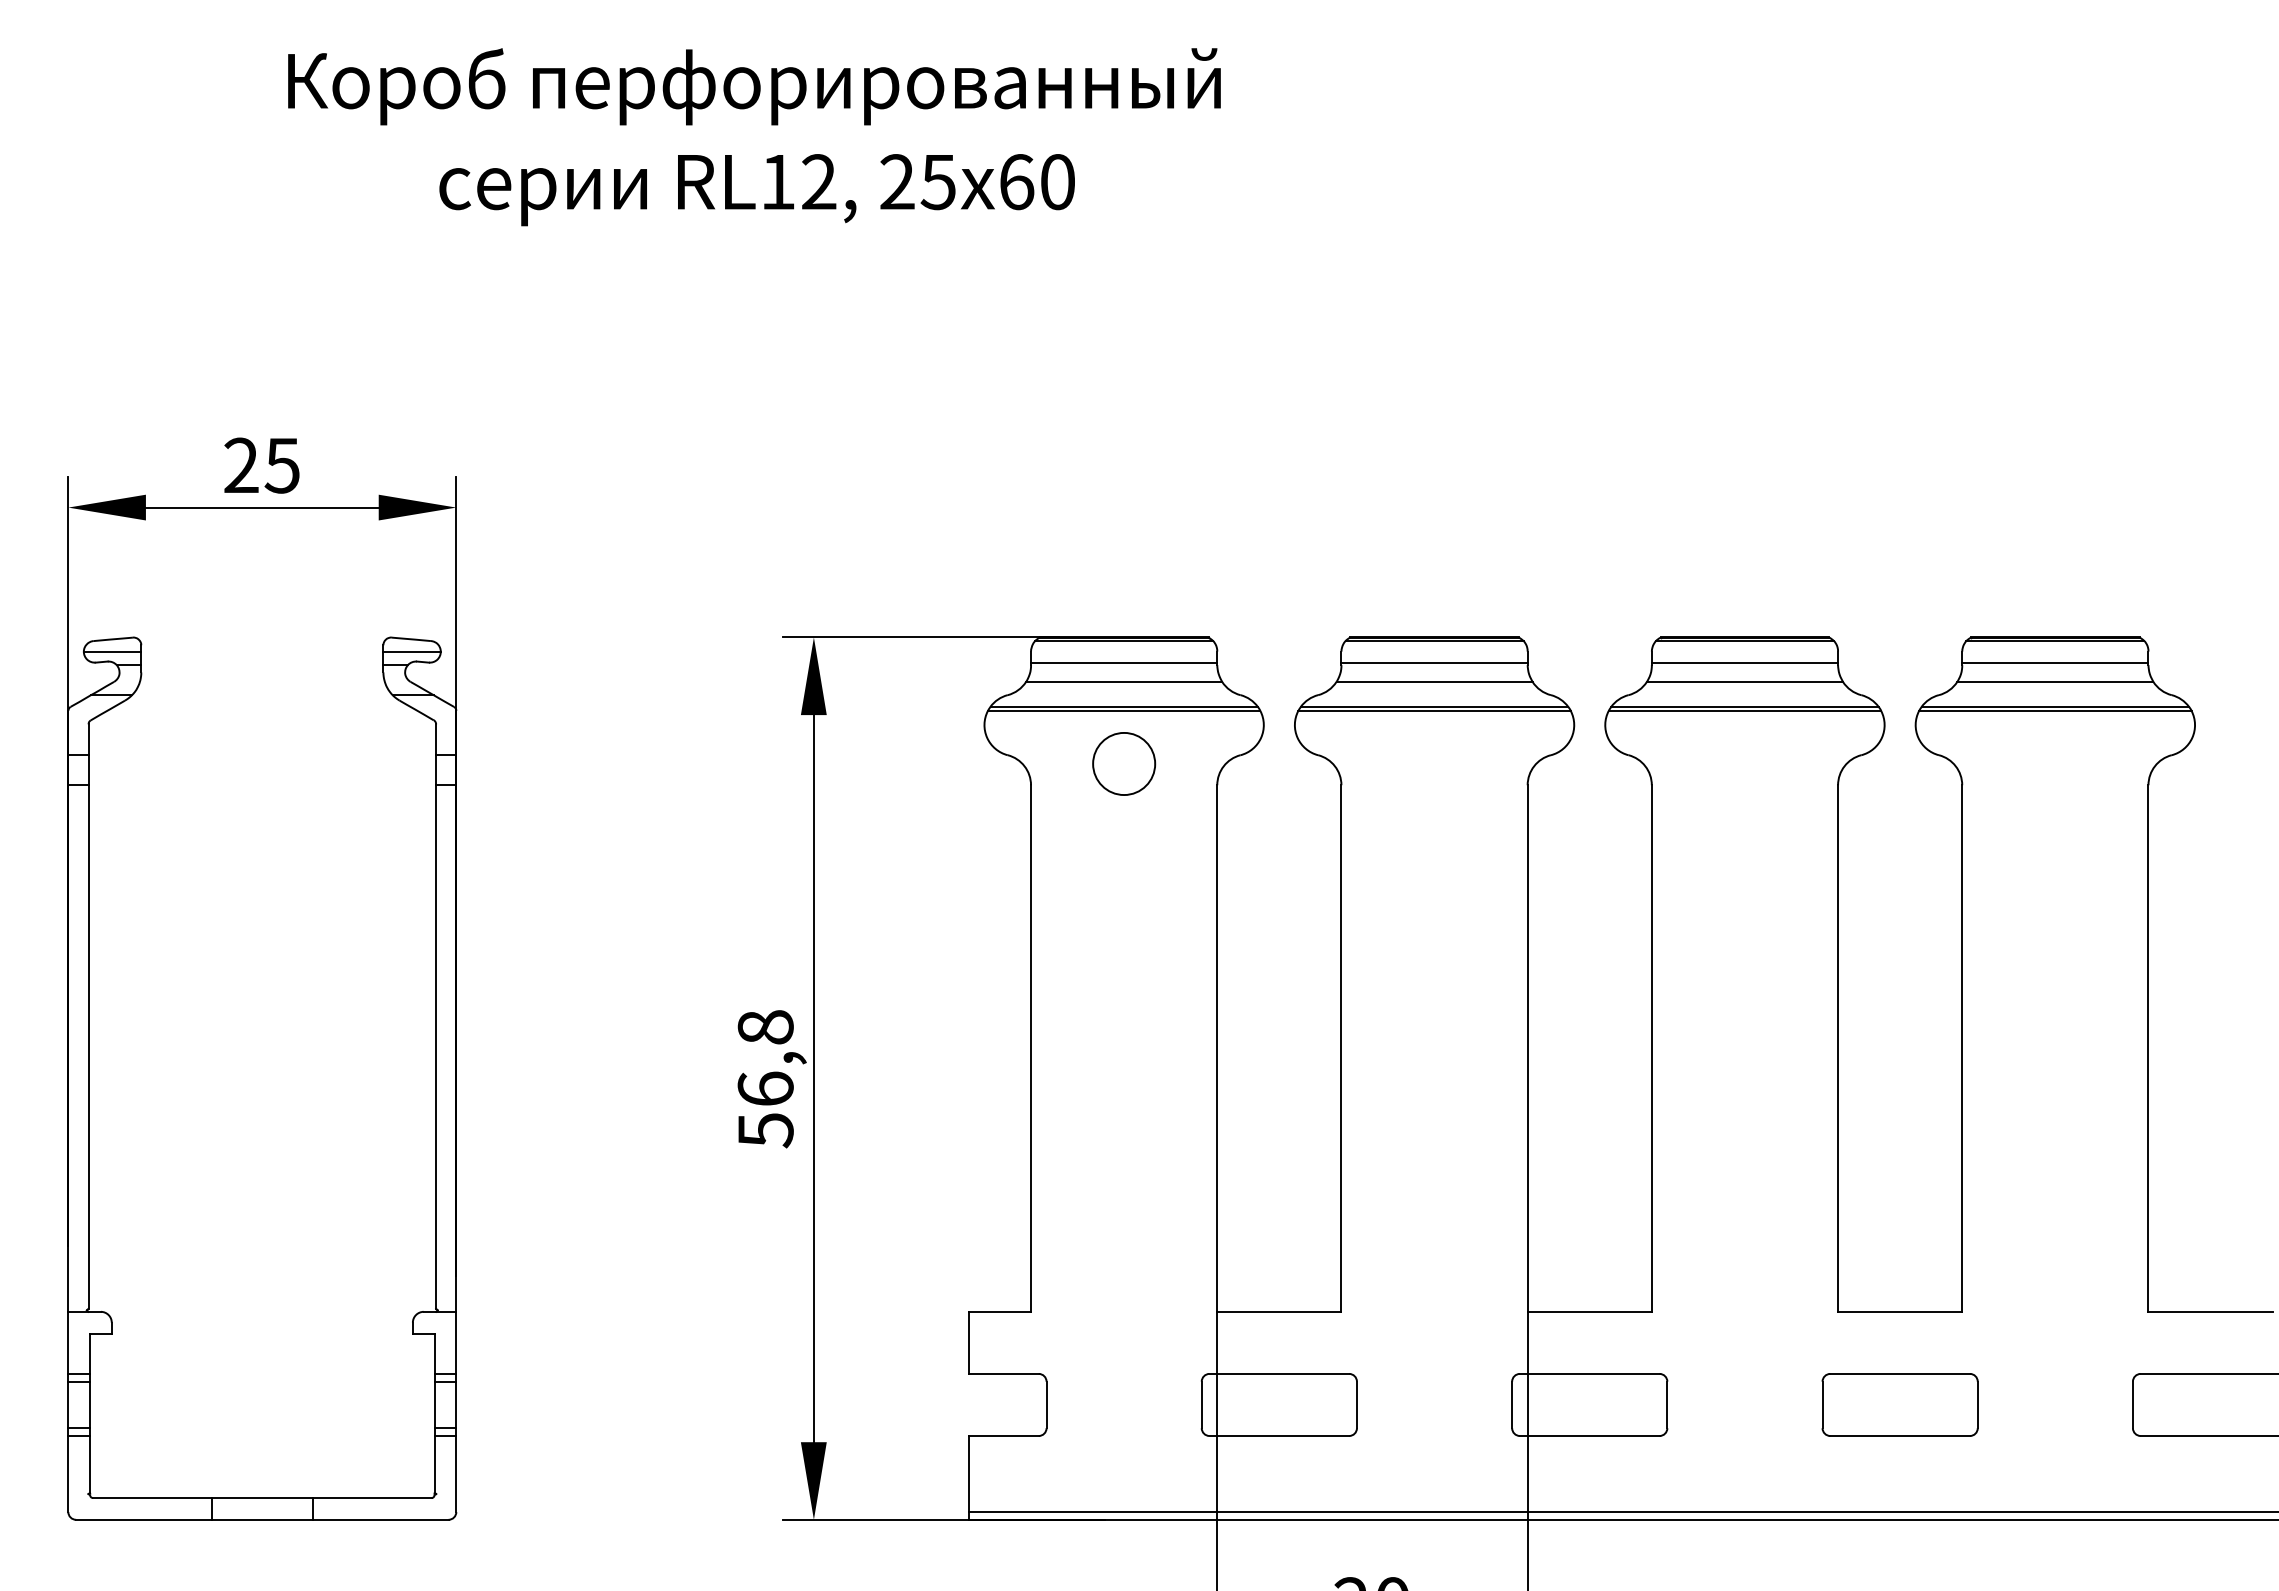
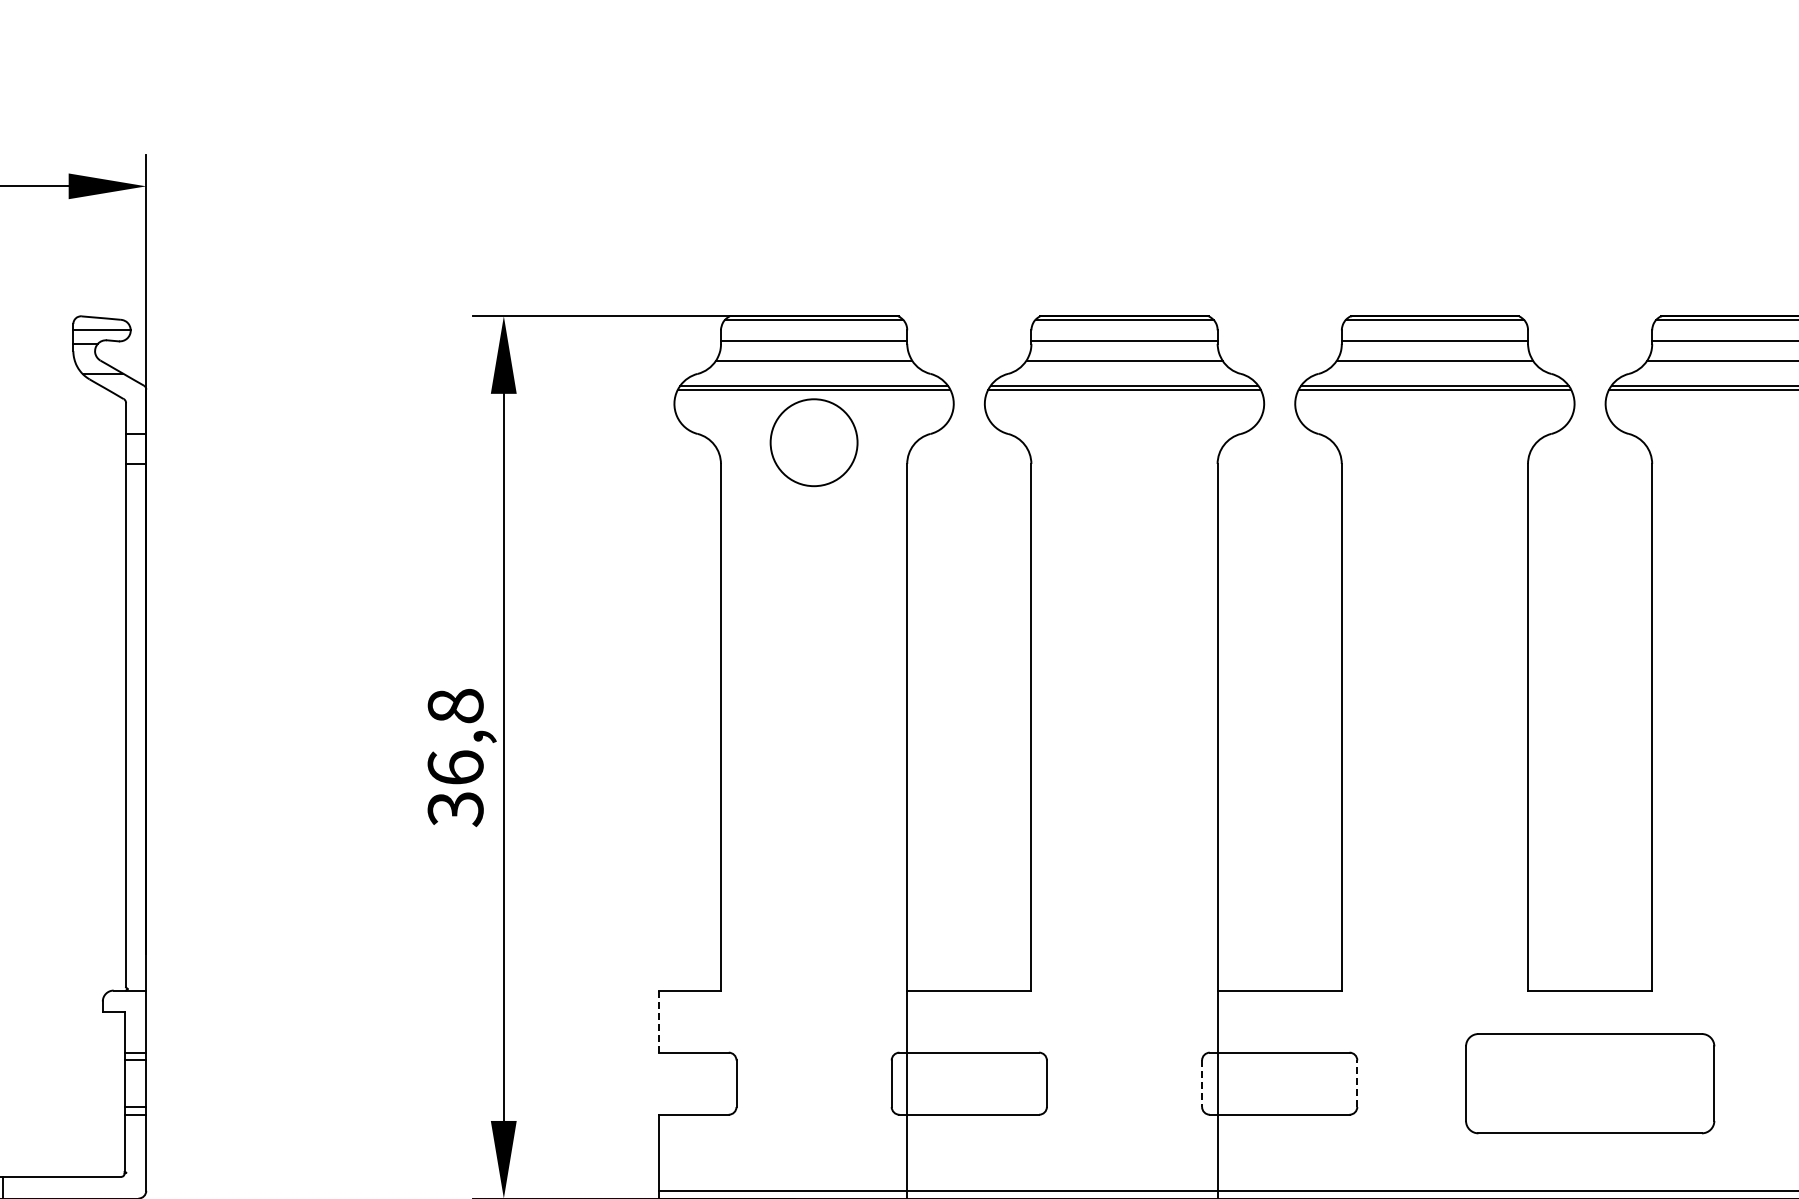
circle: (1124, 763) -> (814, 442), size x1.4
text: (765, 1130) -> (455, 809), 56,8 -> 36,8
line: (968, 1343) -> (658, 1022), solid -> dashed
line: (1667, 1404) -> (1357, 1083), solid -> dashed
part: (1899, 1404) -> (1589, 1083), size x1.6
line: (1512, 1405) -> (1202, 1084), solid -> dashed

